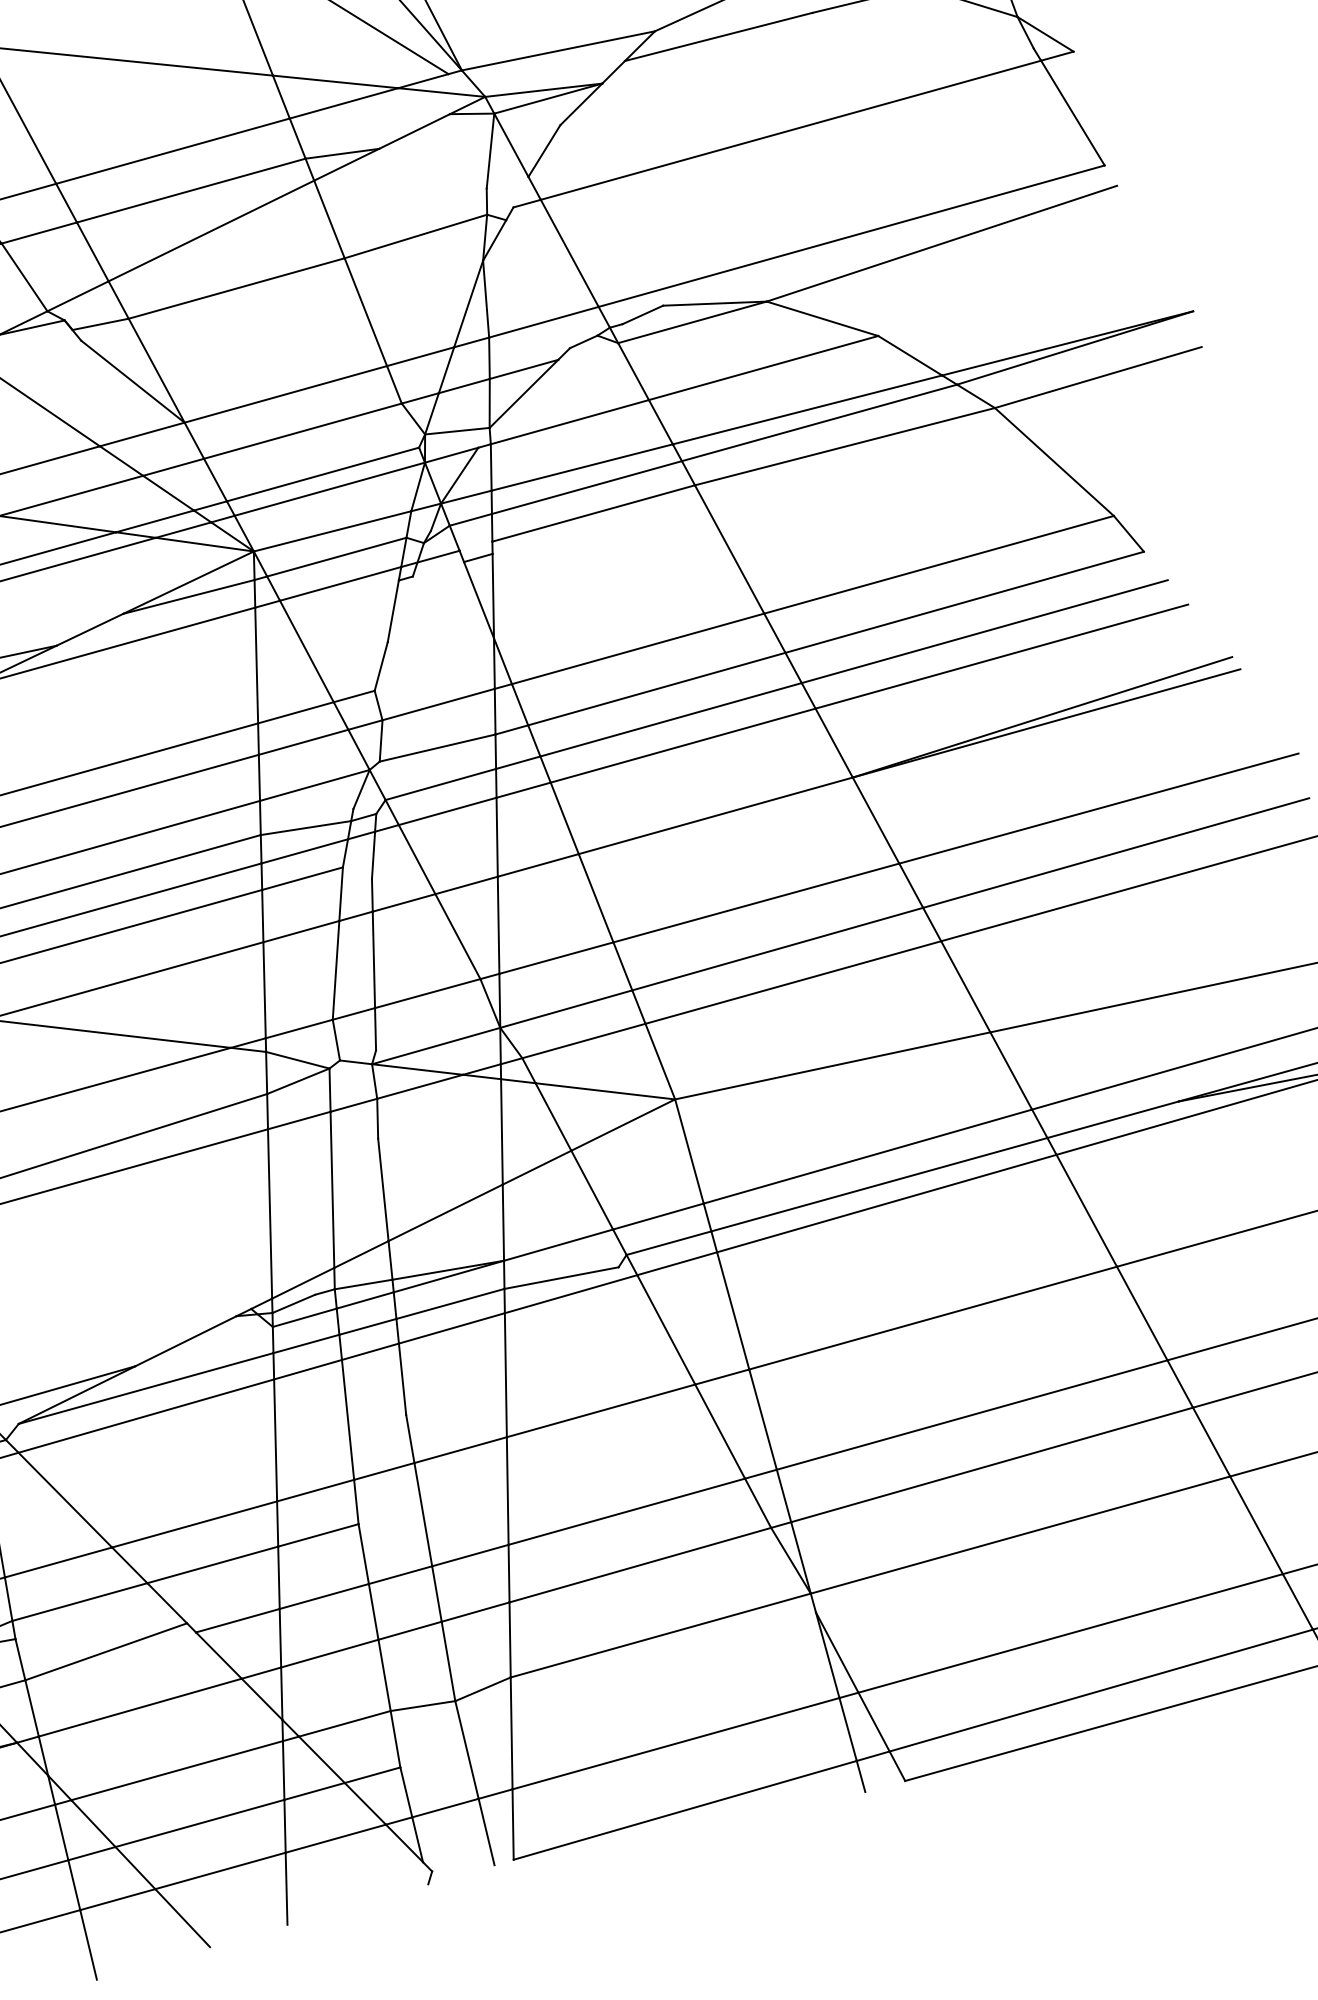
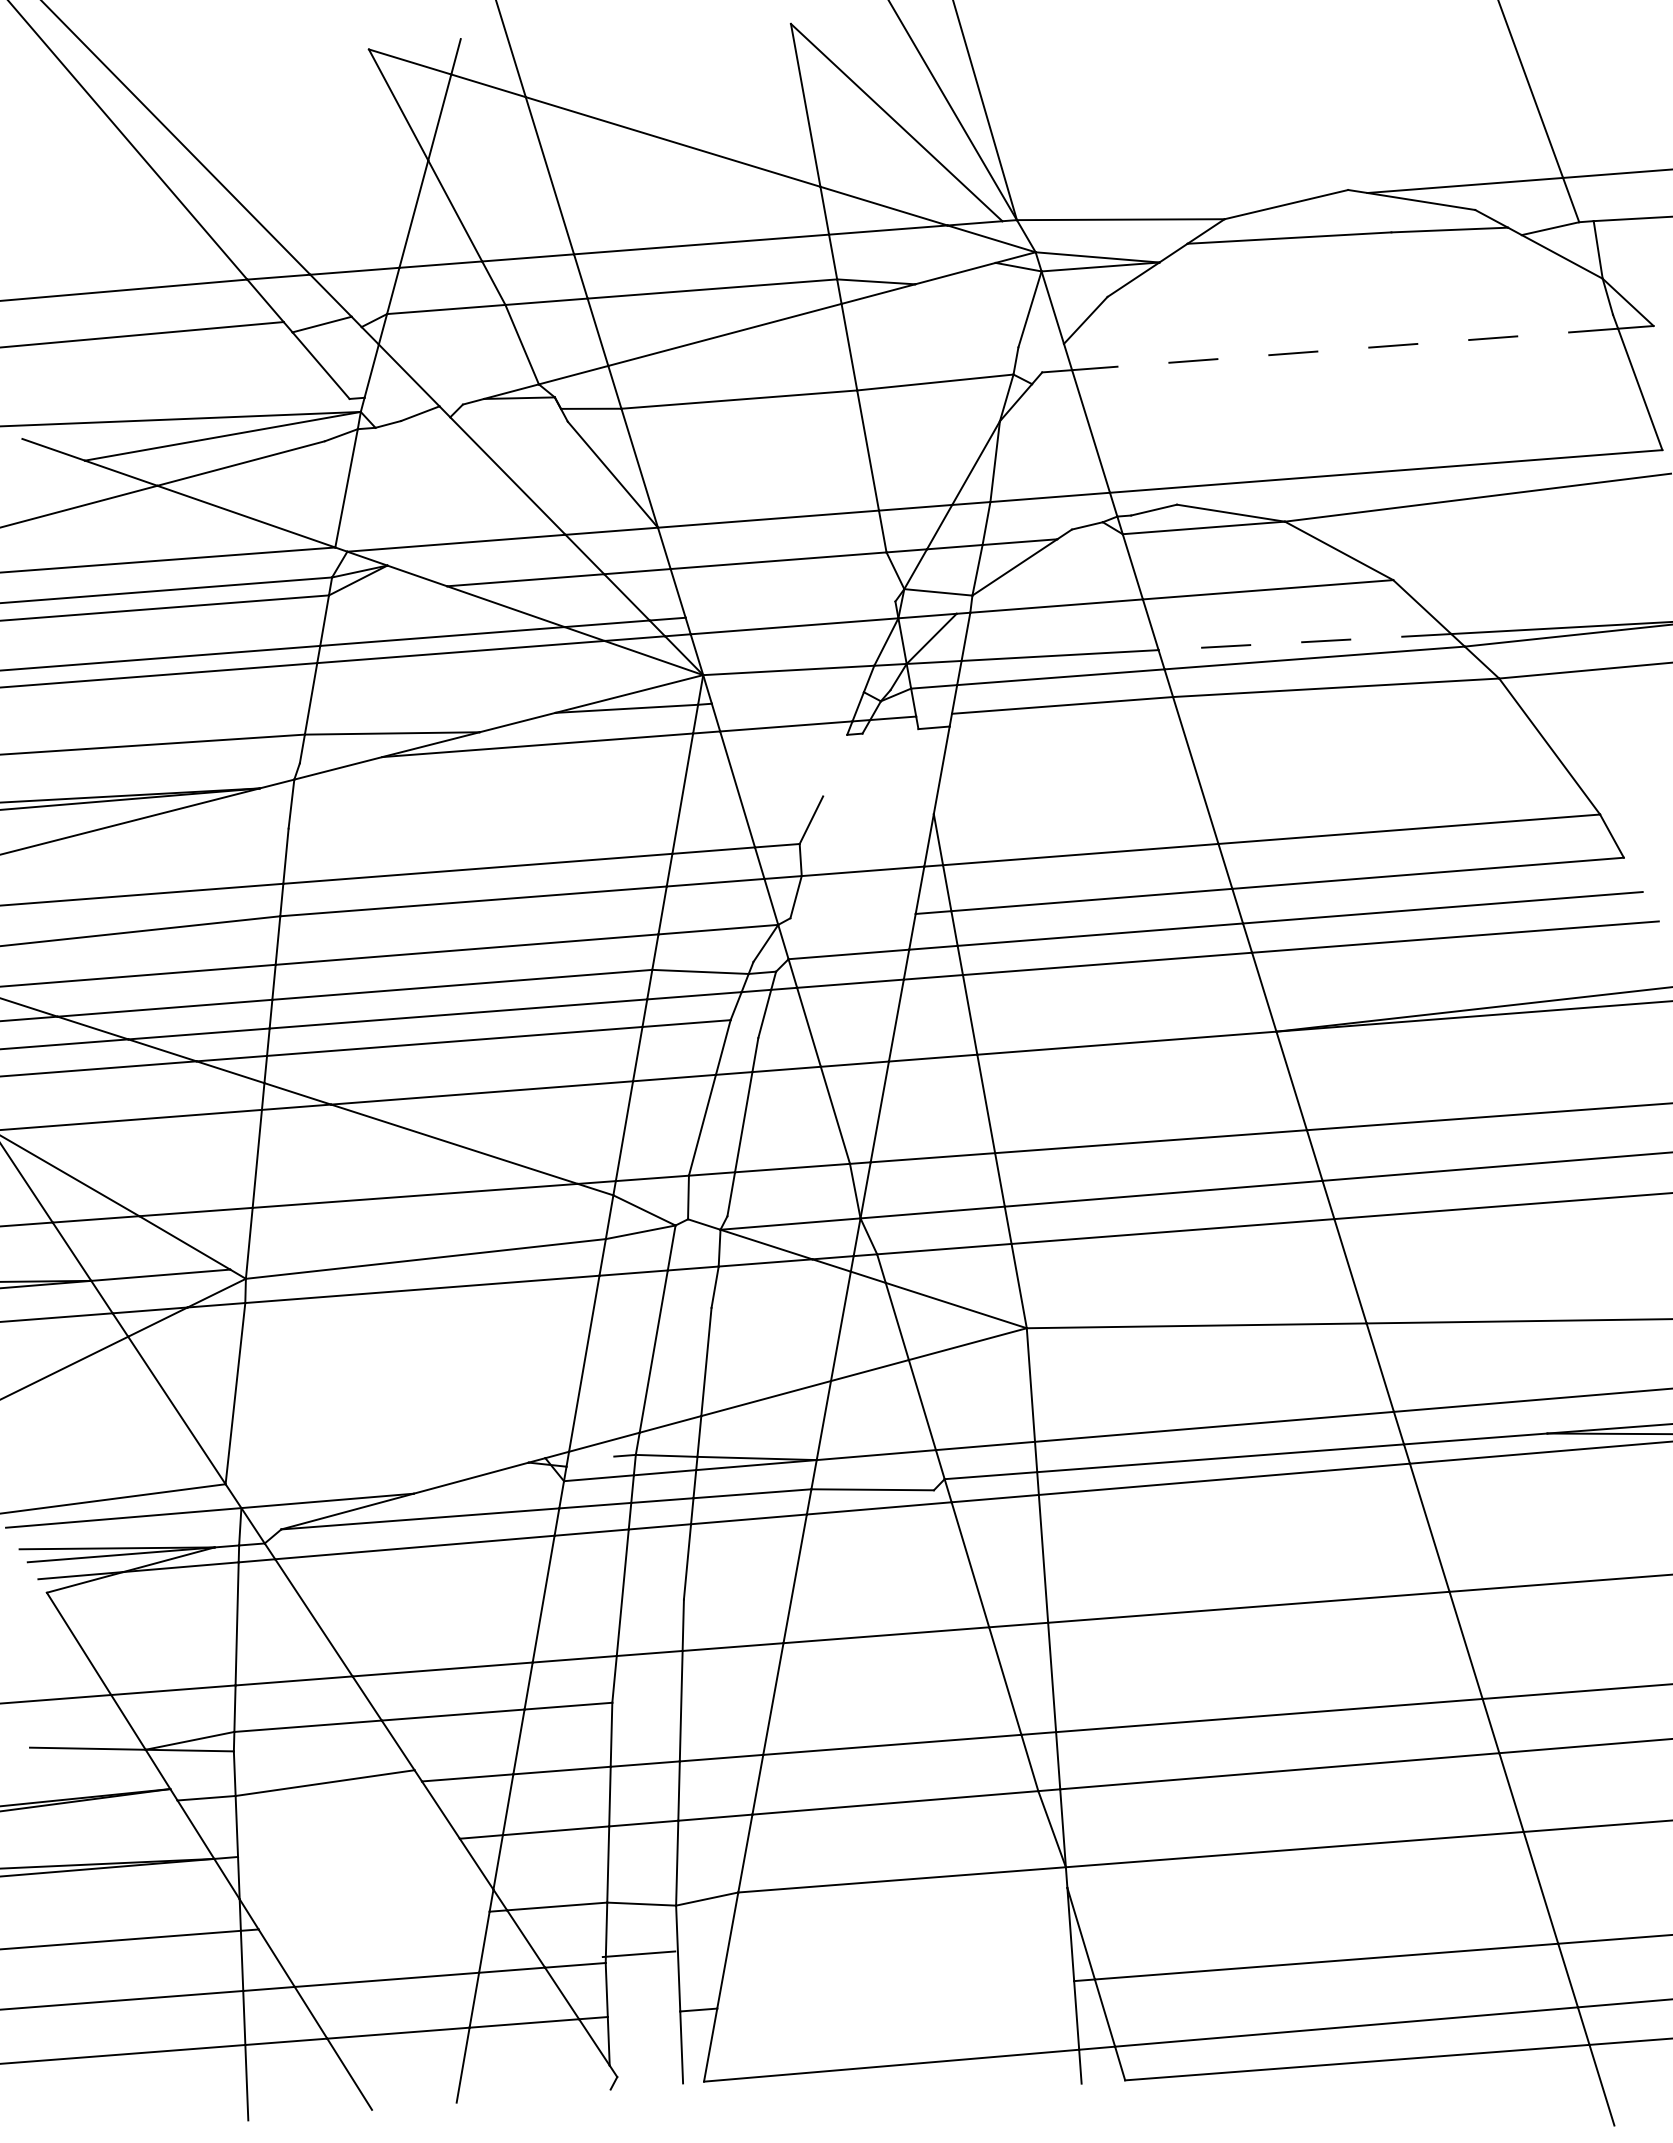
line: (791, 130) -> (1345, 349), solid -> dashed
line: (807, 410) -> (1304, 642), solid -> dashed
line: (322, 474) -> (790, 609), removed
line: (336, 556) -> (787, 697), removed
line: (478, 600) -> (925, 771), removed
line: (393, 611) -> (835, 765), removed
line: (437, 747) -> (852, 915), removed
line: (293, 1303) -> (590, 1461), removed
line: (139, 1707) -> (348, 1847), removed
line: (675, 1743) -> (895, 1994), removed
line: (176, 1770) -> (373, 1920), removed
line: (445, 1808) -> (638, 1954), moved

